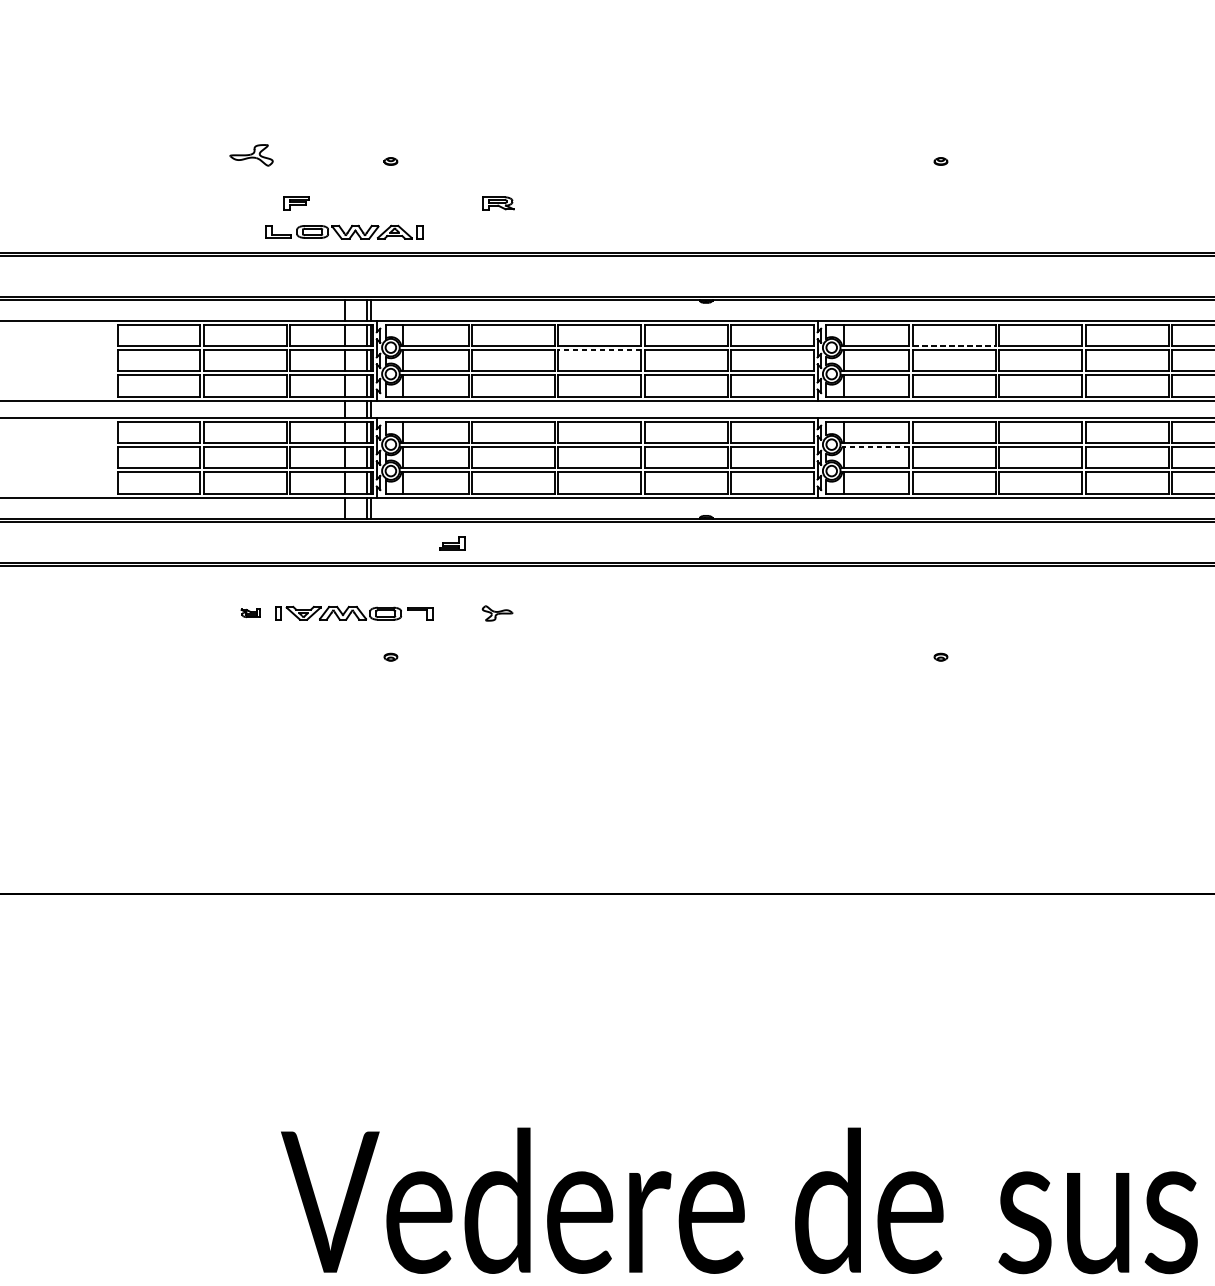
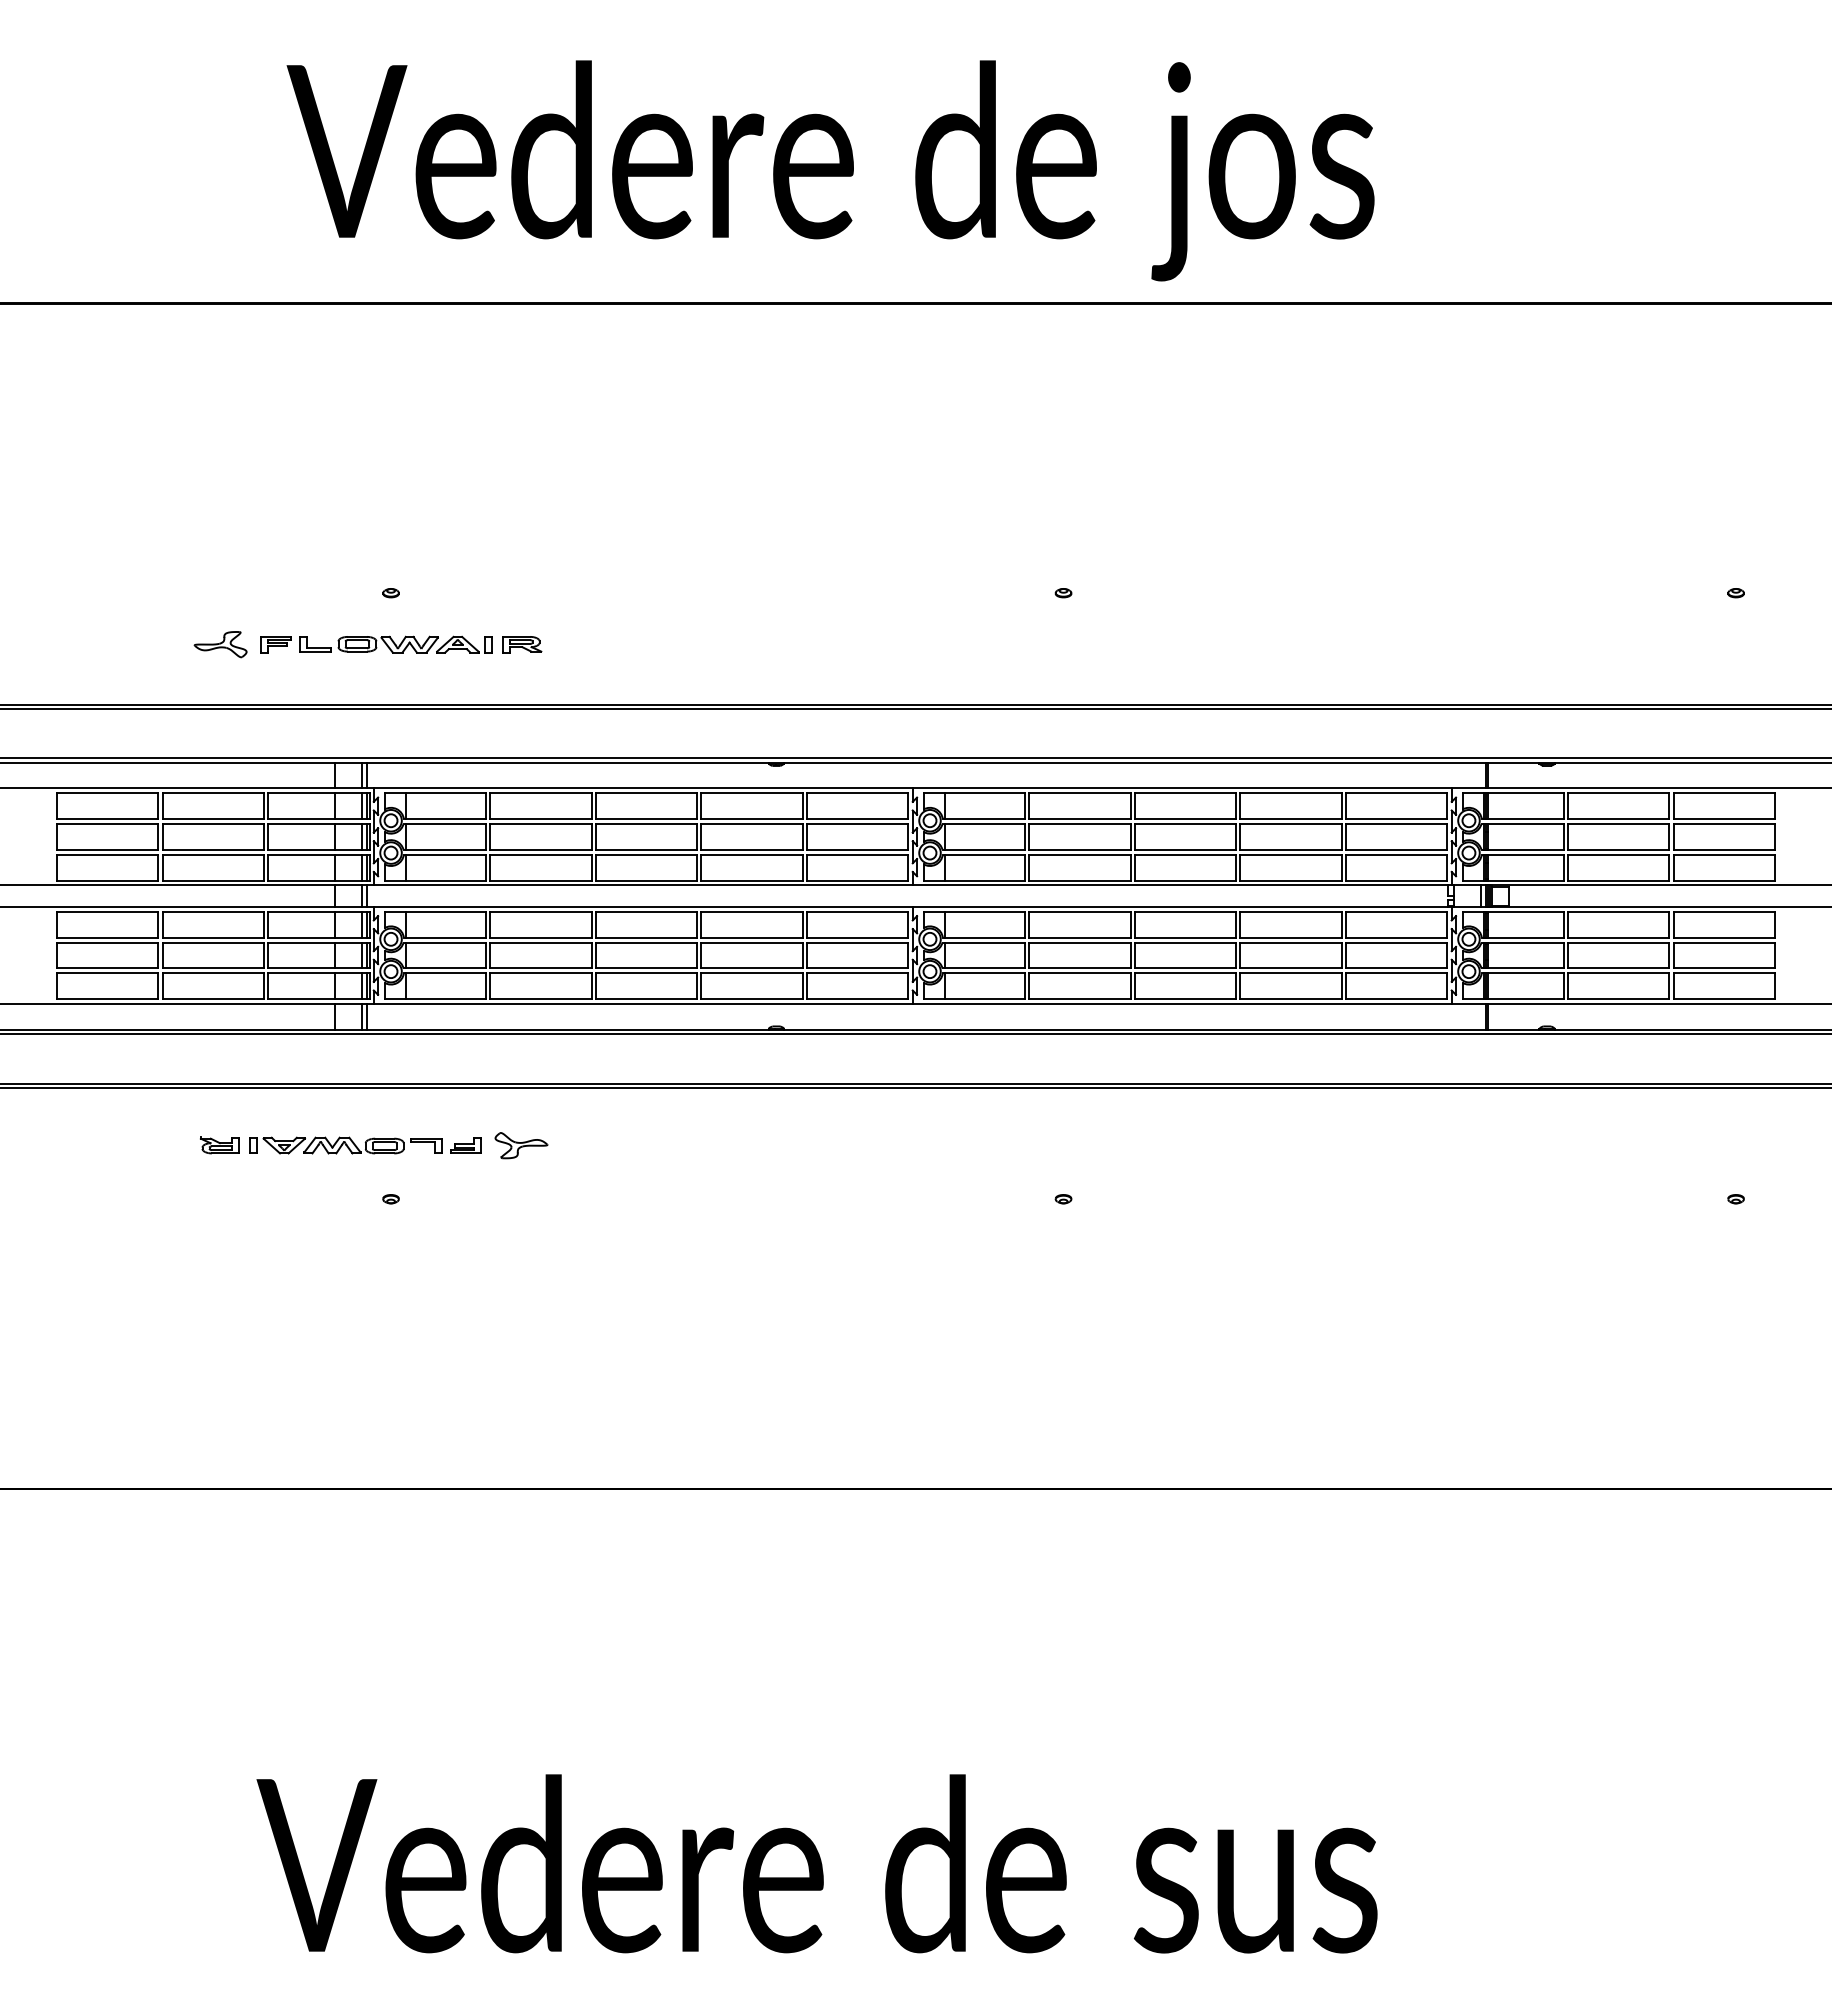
part: (251, 155) -> (220, 644), moved
part: (343, 232) -> (395, 644), moved
line: (954, 346) -> (1079, 819), dashed -> solid
line: (599, 349) -> (646, 823), dashed -> solid
line: (875, 447) -> (983, 942), dashed -> solid
part: (451, 543) -> (465, 1145), moved
part: (250, 613) -> (219, 1145), size x1.67
part: (497, 613) -> (521, 1145), size x1.43

